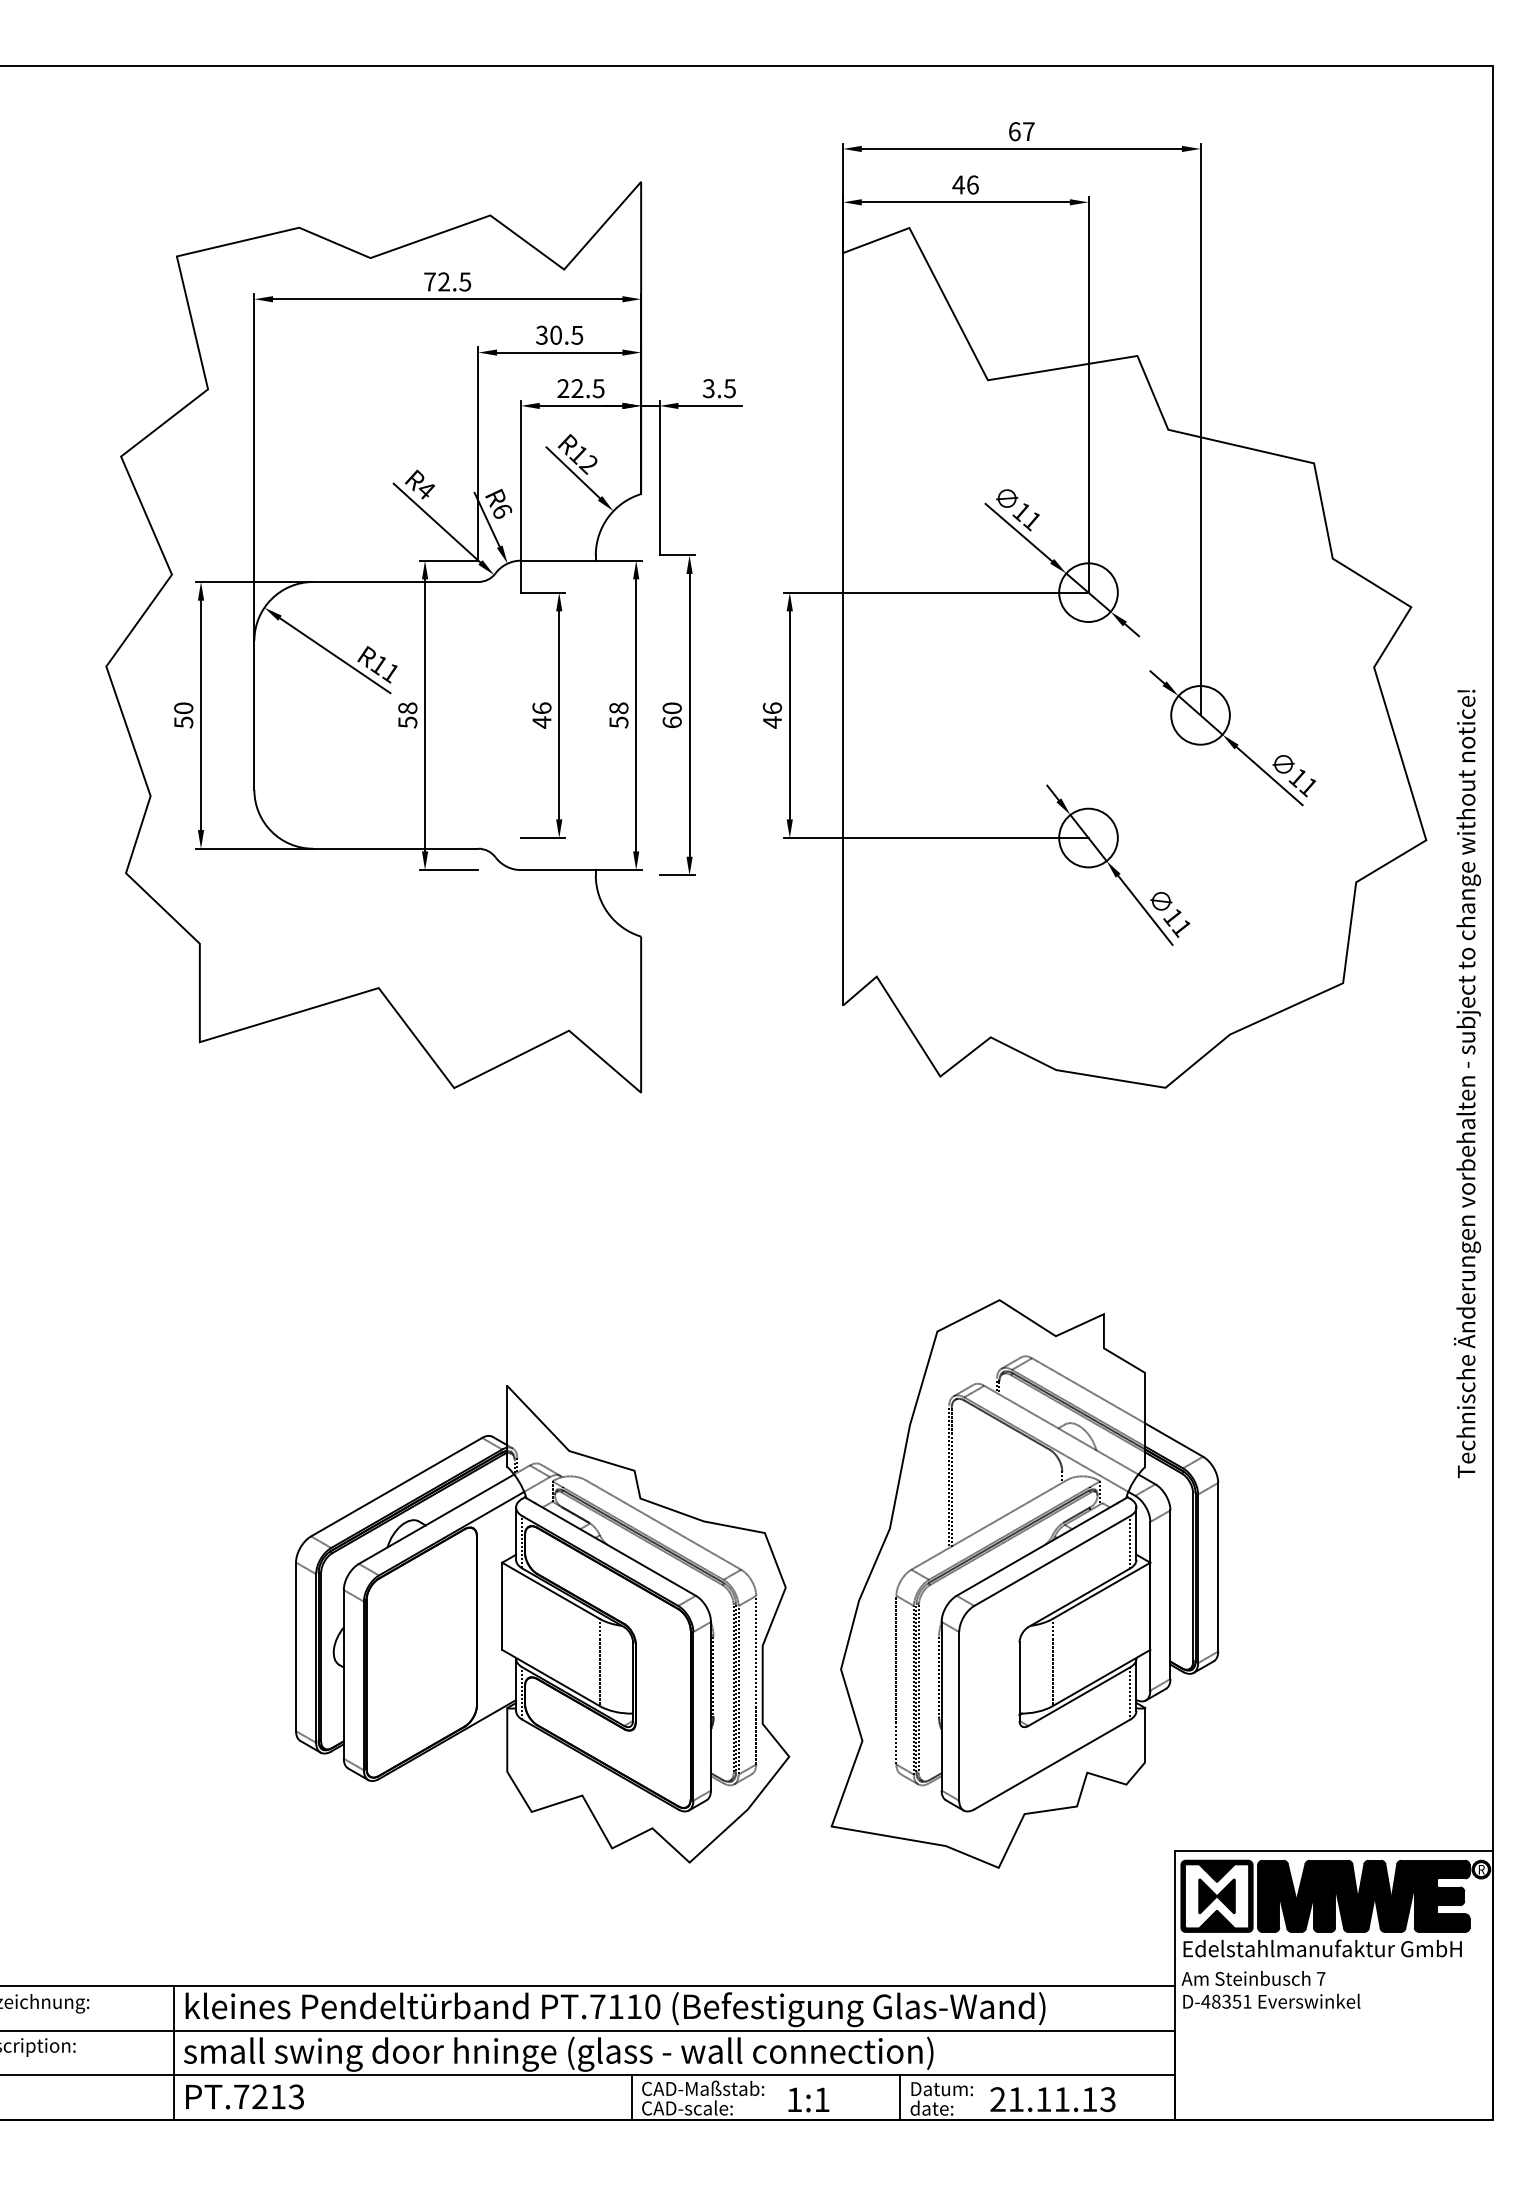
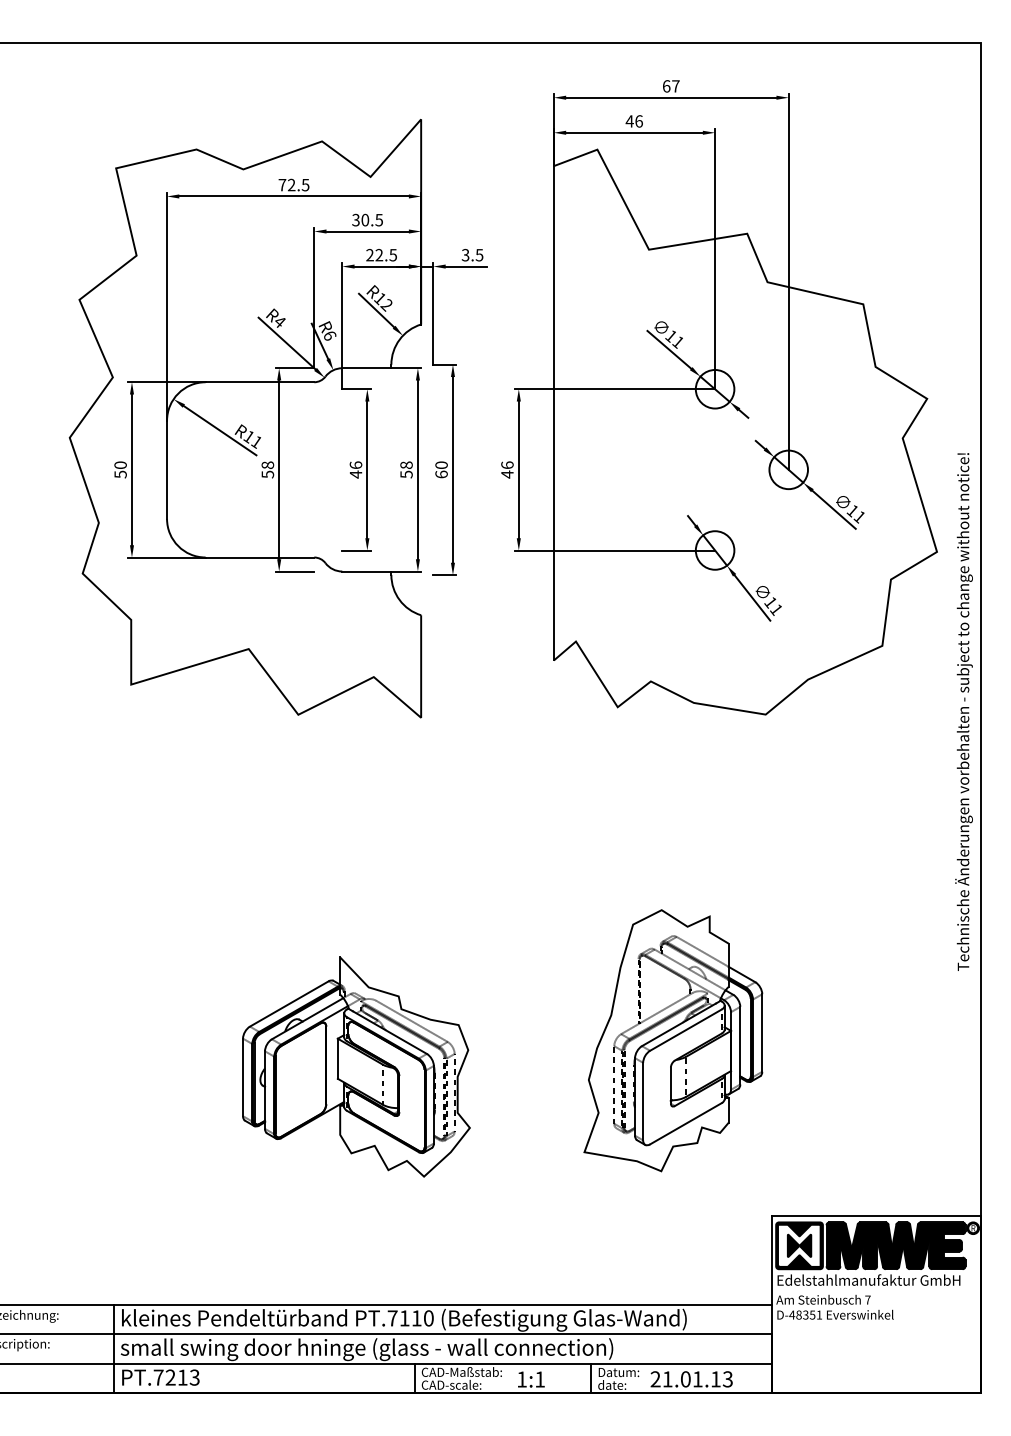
part: (1025, 1583) -> (673, 1040), size x0.7
part: (542, 1623) -> (356, 1066), size x0.7
text: (1043, 2099) -> (685, 1379), 21.11.13 -> 21.01.13

